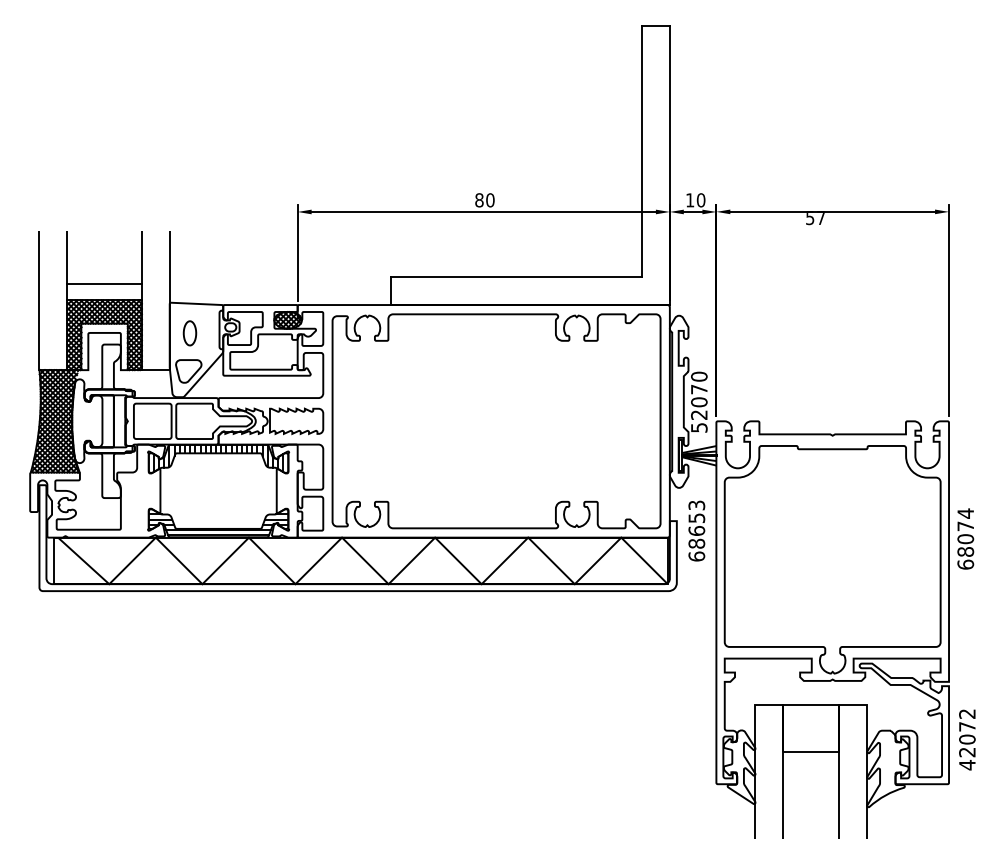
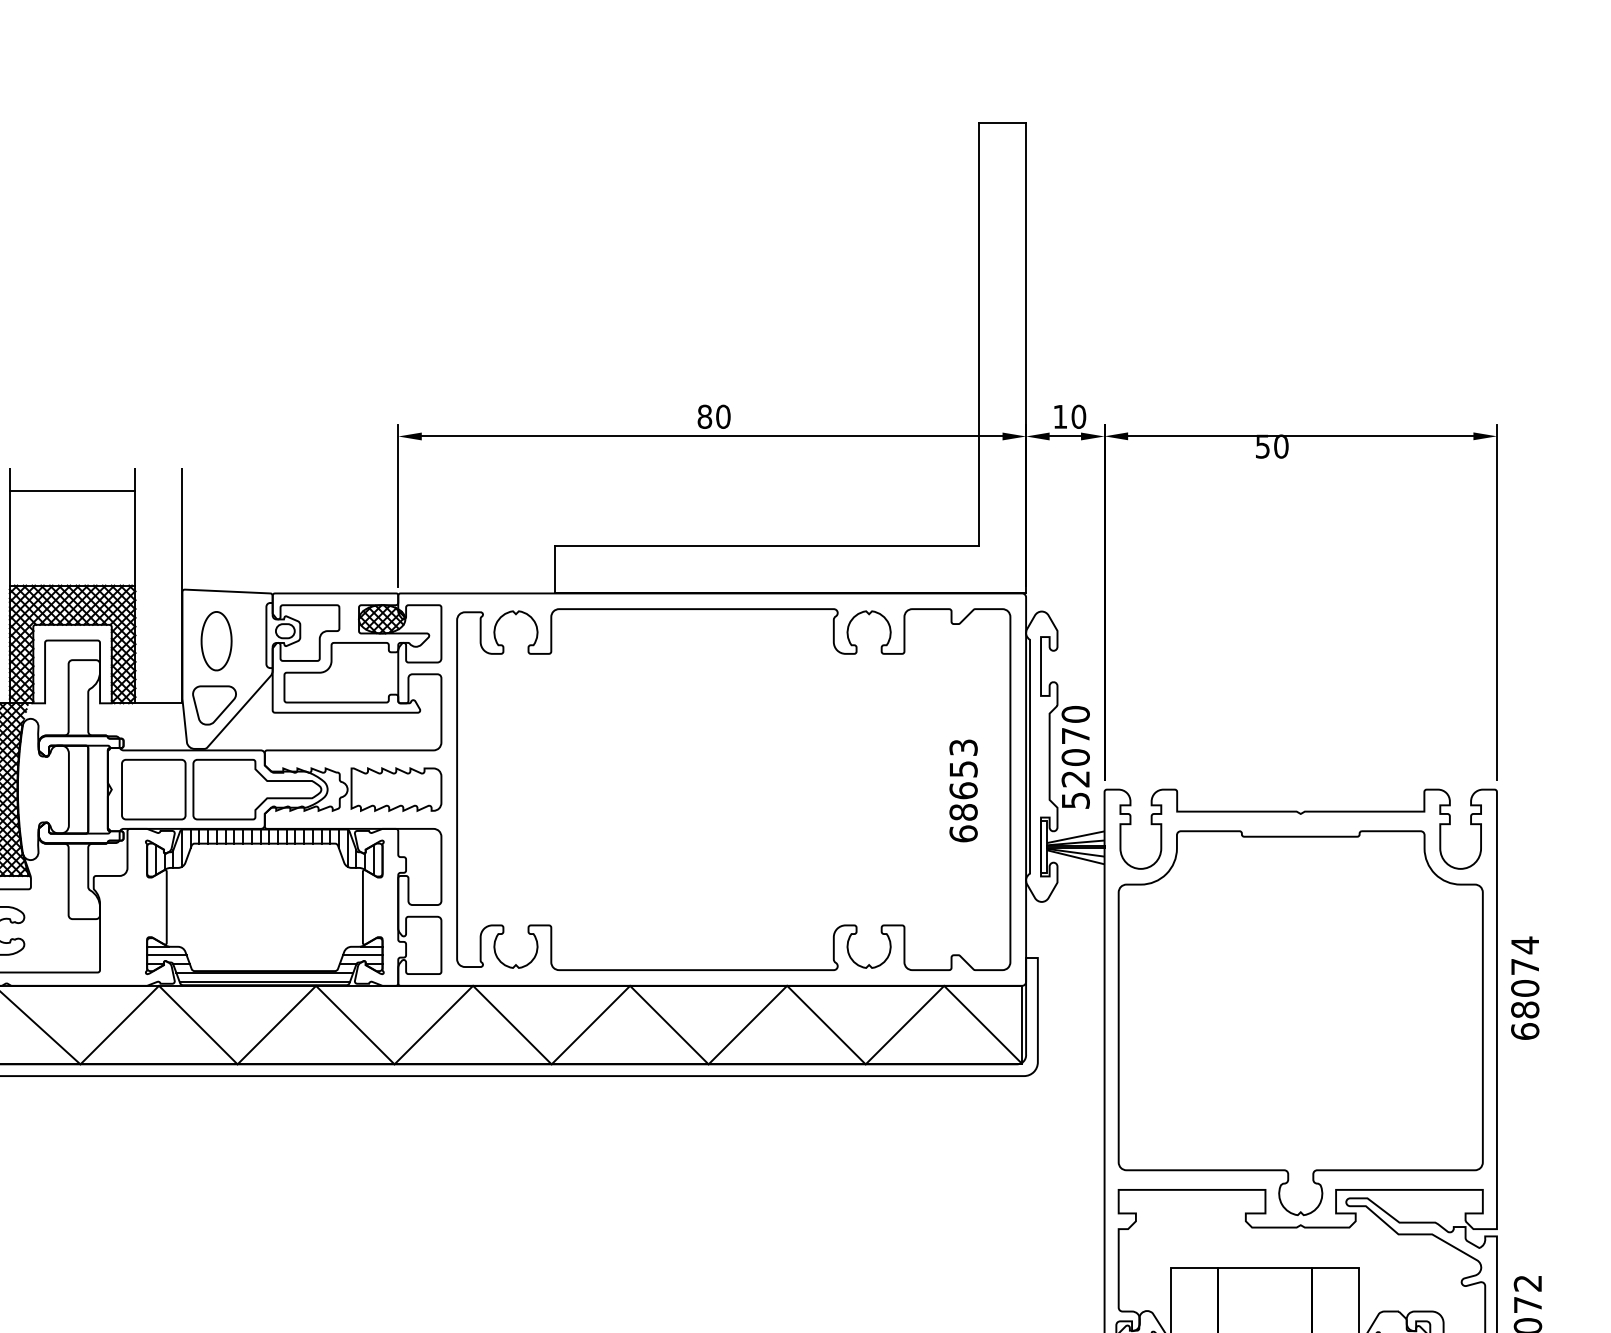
text: (821, 217) -> (1281, 445), 57 -> 50
line: (104, 283) -> (72, 491), moved
part: (189, 333) -> (215, 641), size x1.43
text: (696, 530) -> (963, 789), moved

